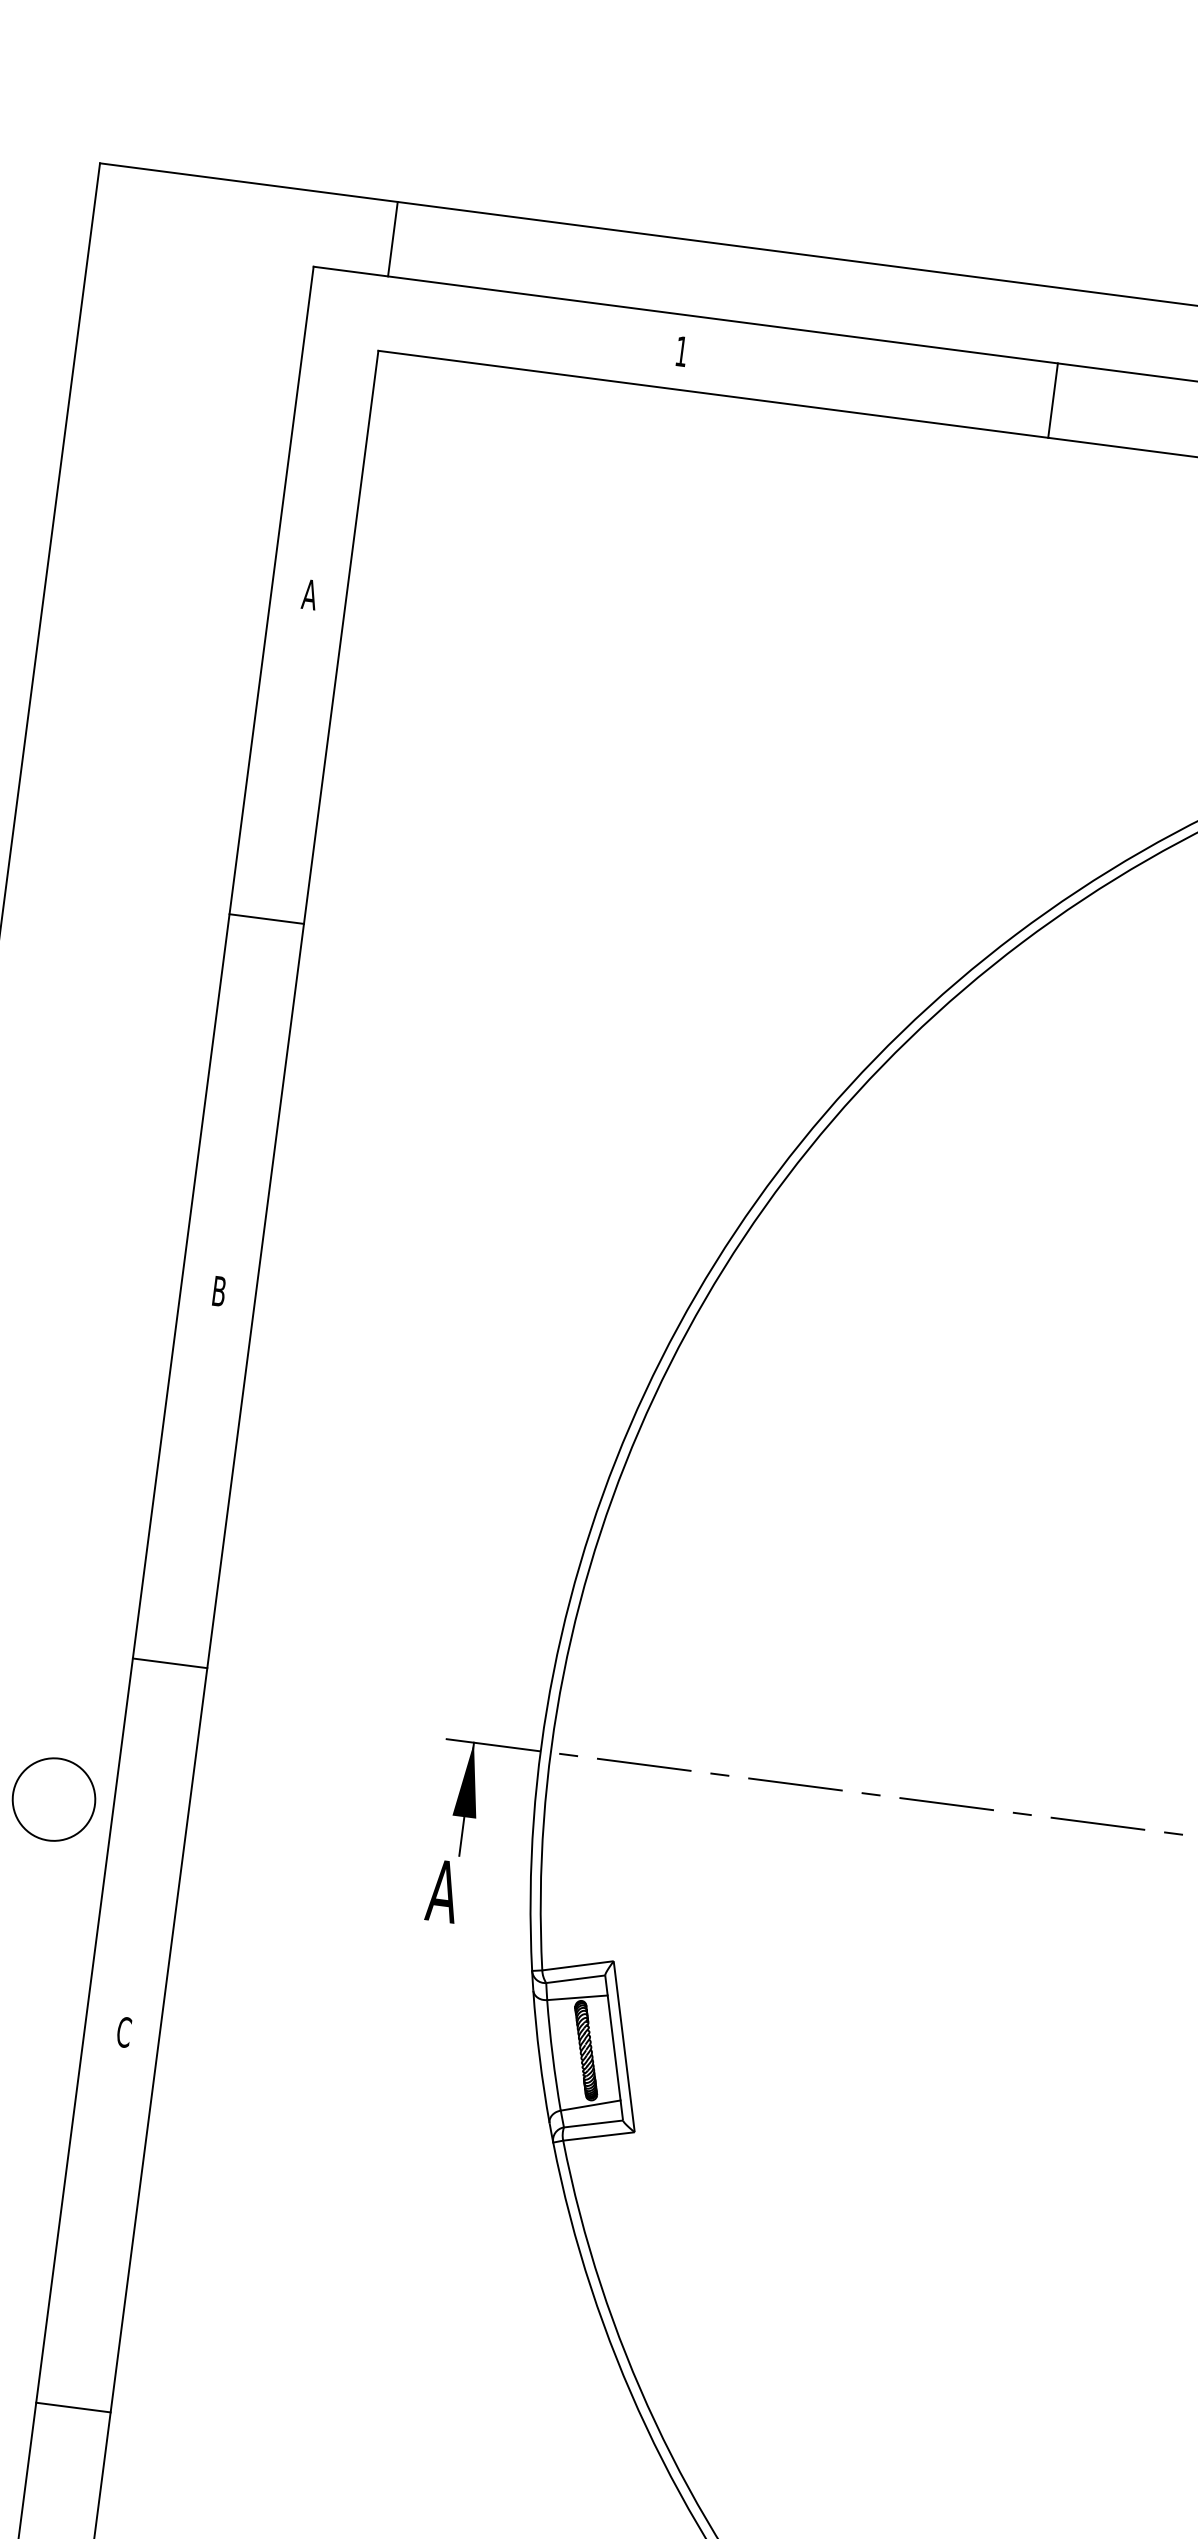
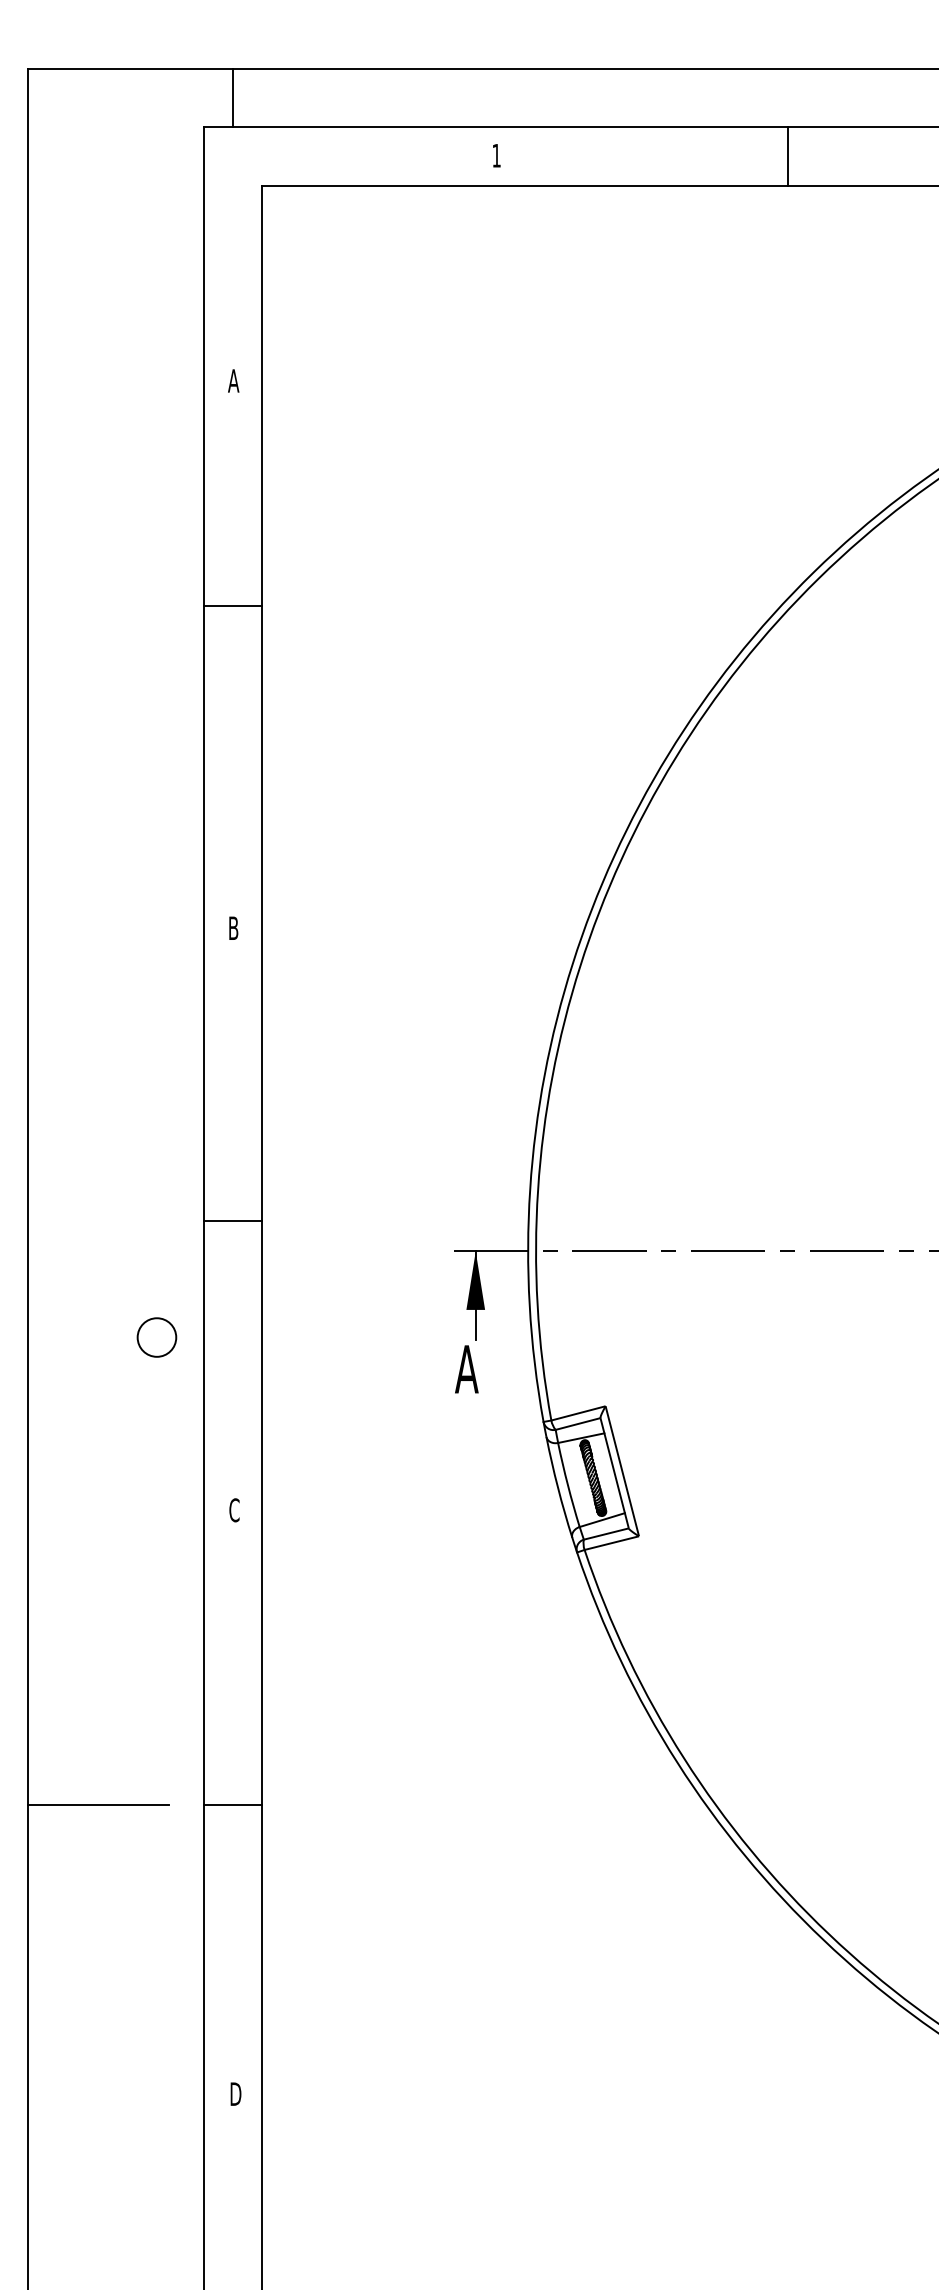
line: (393, 238) -> (233, 97), moved
line: (266, 918) -> (232, 605), moved
circle: (53, 1799) -> (156, 1337), size x0.6

